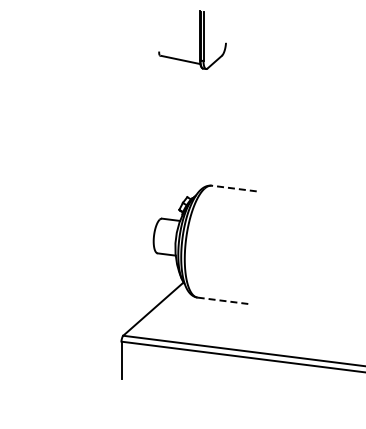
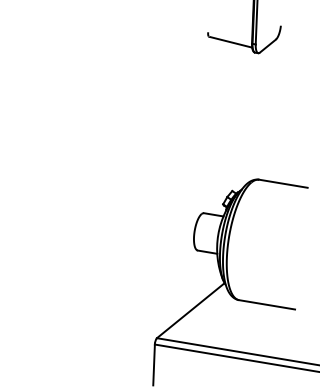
line: (234, 188) -> (283, 183), dashed -> solid
line: (224, 300) -> (268, 304), dashed -> solid

